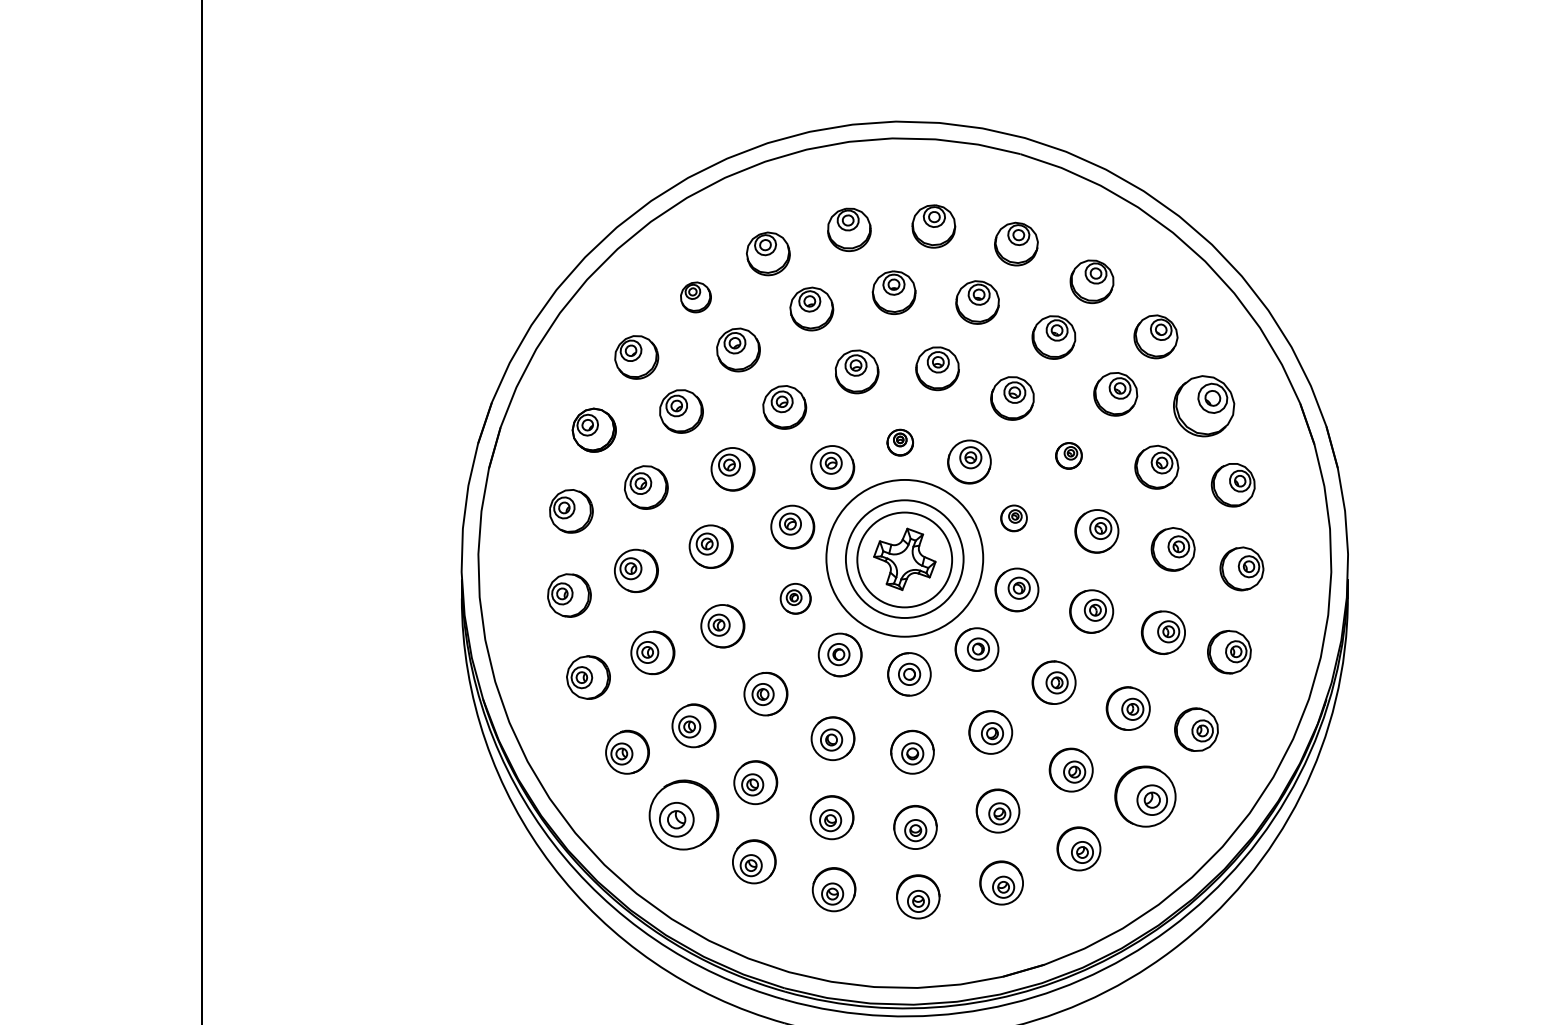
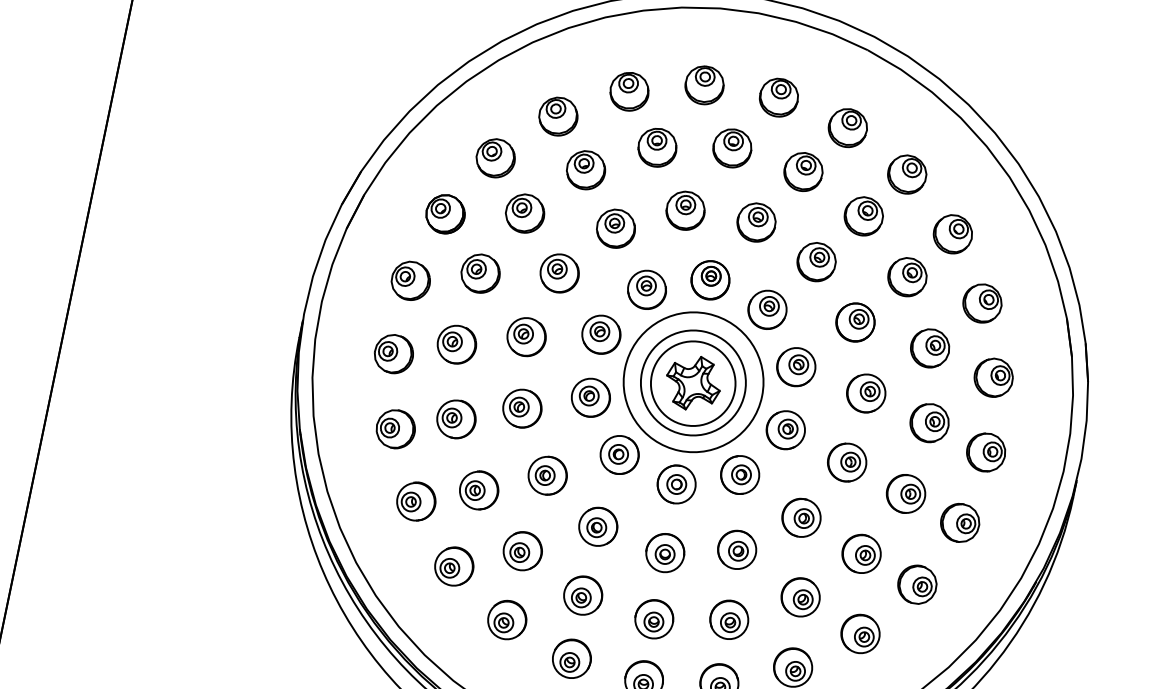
part: (695, 297) -> (557, 116), size x1.43
part: (1203, 405) -> (982, 302), size x0.71
part: (900, 442) -> (710, 280), size x1.67
part: (1068, 455) -> (855, 322), size x1.67
part: (1013, 518) -> (795, 367), size x1.67
part: (795, 598) -> (590, 397), size x1.43
part: (1144, 796) -> (859, 633), size x0.71
part: (683, 814) -> (453, 565), size x0.62

